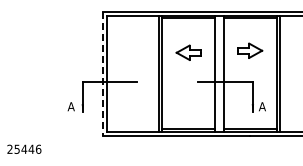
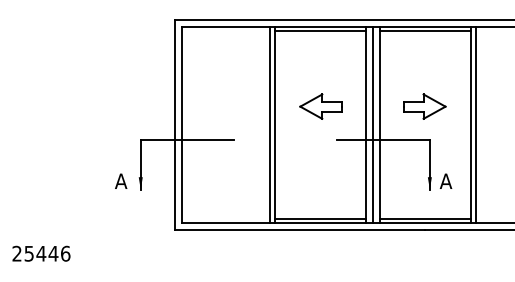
part: (250, 50) -> (425, 106), moved
part: (188, 52) -> (320, 106), moved
line: (102, 73) -> (174, 124), dashed -> solid
line: (219, 73) -> (373, 124), added

